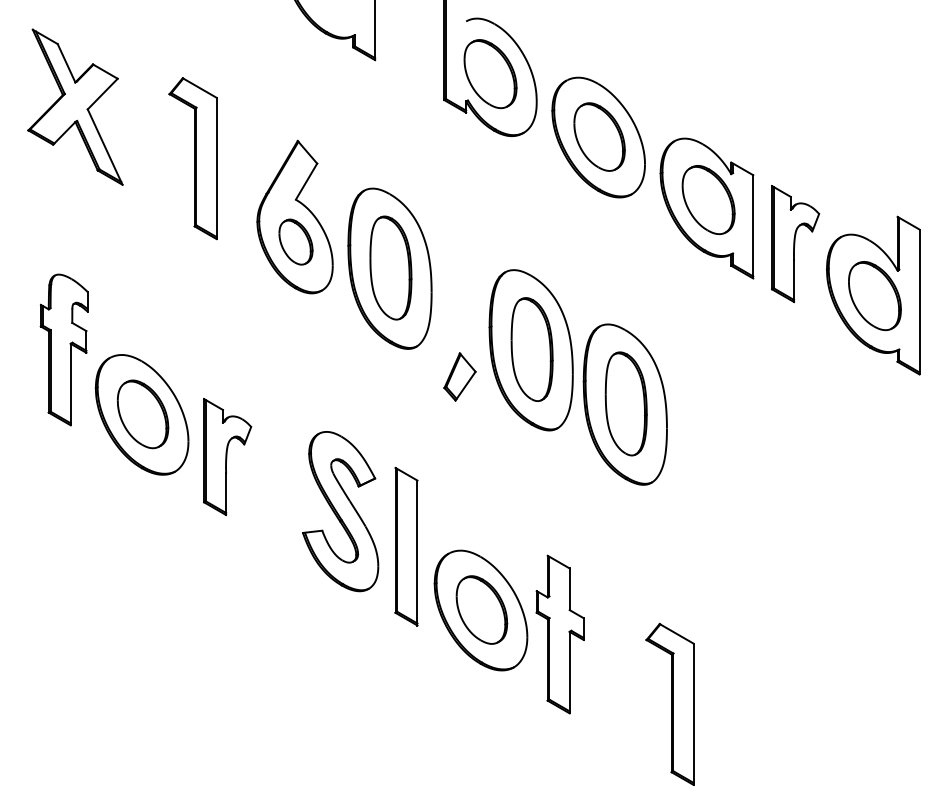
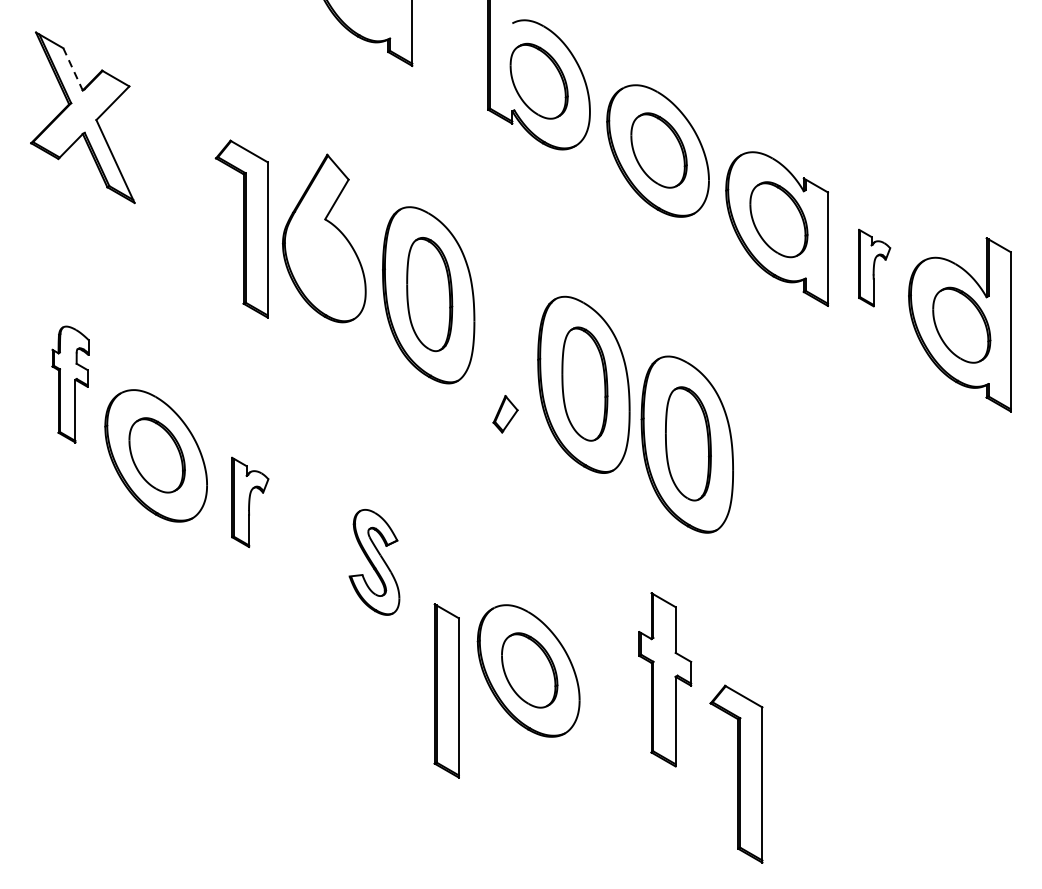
line: (66, 63) -> (73, 69), solid -> dashed
part: (192, 158) -> (241, 229), moved
part: (295, 241) -> (324, 265), removed
part: (795, 243) -> (874, 267), size x0.6
part: (63, 349) -> (69, 384), size x0.7
part: (459, 376) -> (505, 413), size x0.7
part: (227, 457) -> (250, 502), size x0.7
part: (340, 511) -> (374, 562), size x0.6
part: (406, 546) -> (446, 690), moved
part: (559, 634) -> (664, 679), moved

